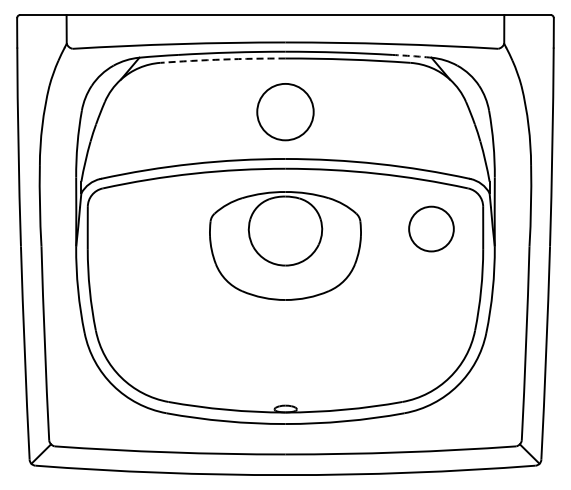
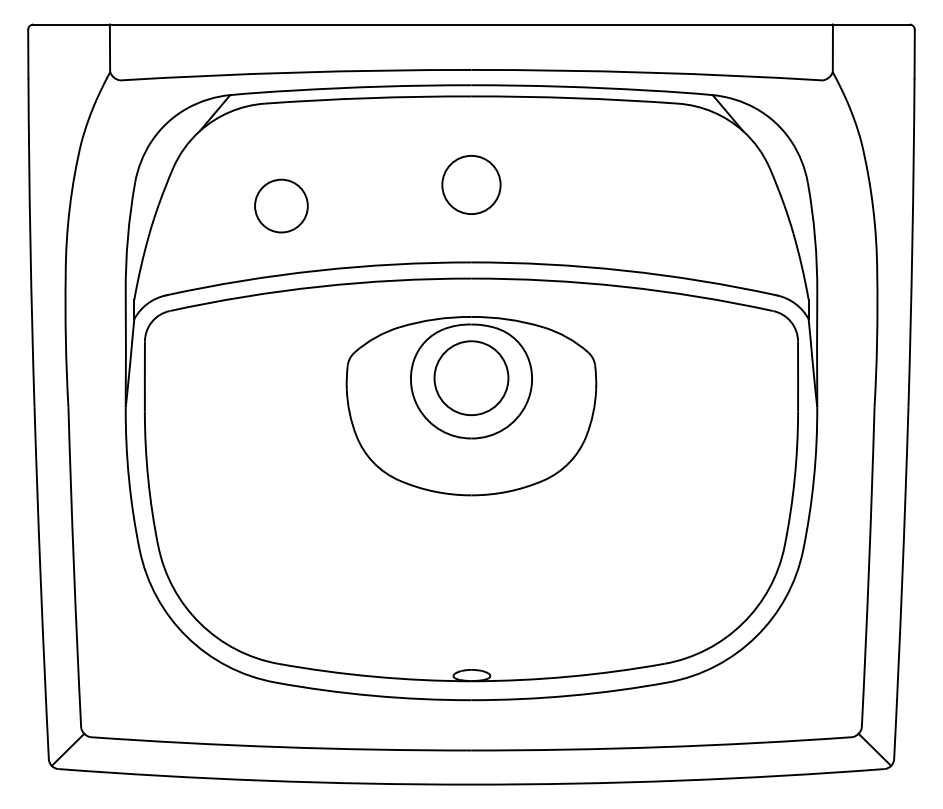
arc: (412, 56) -> (681, 93), dashed -> solid
arc: (222, 59) -> (367, 98), dashed -> solid
circle: (285, 111) -> (471, 183), size x0.62
circle: (170, 124) -> (281, 205), added
circle: (431, 228) -> (471, 377), moved

